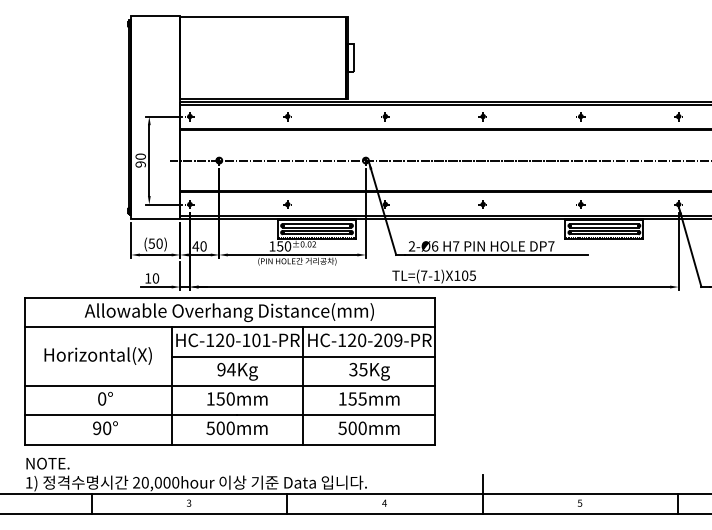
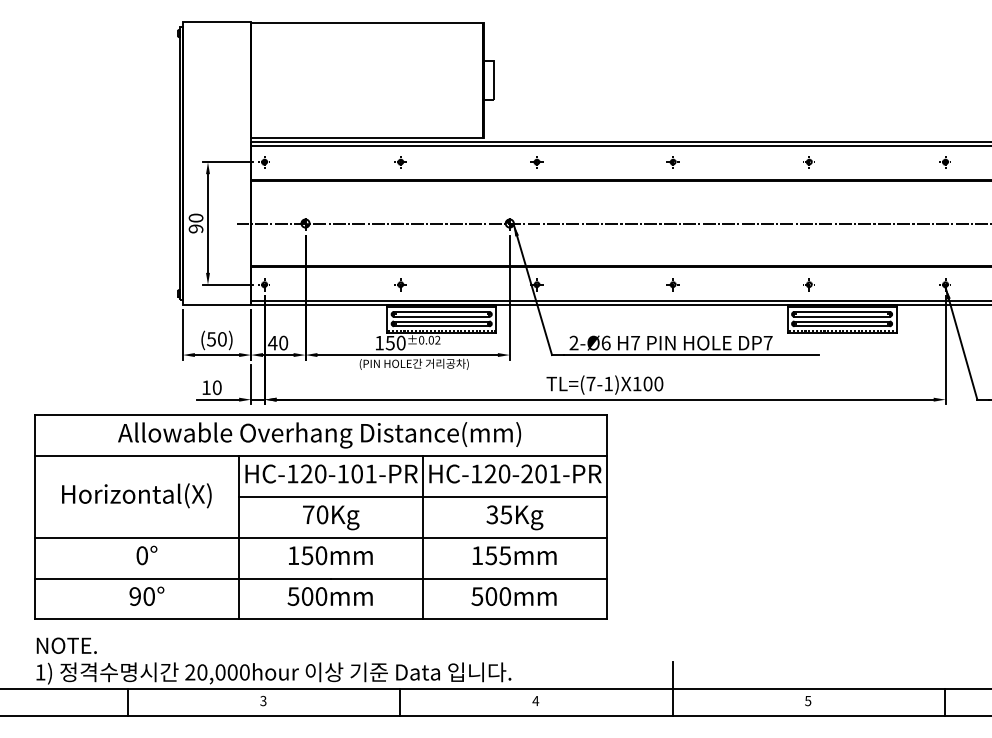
text: (472, 275) -> (658, 383), TL=(7-1)X105 -> TL=(7-1)X100
text: (398, 340) -> (555, 474), HC-120-209-PR -> HC-120-201-PR
text: (226, 369) -> (315, 514), 94Kg -> 70Kg

